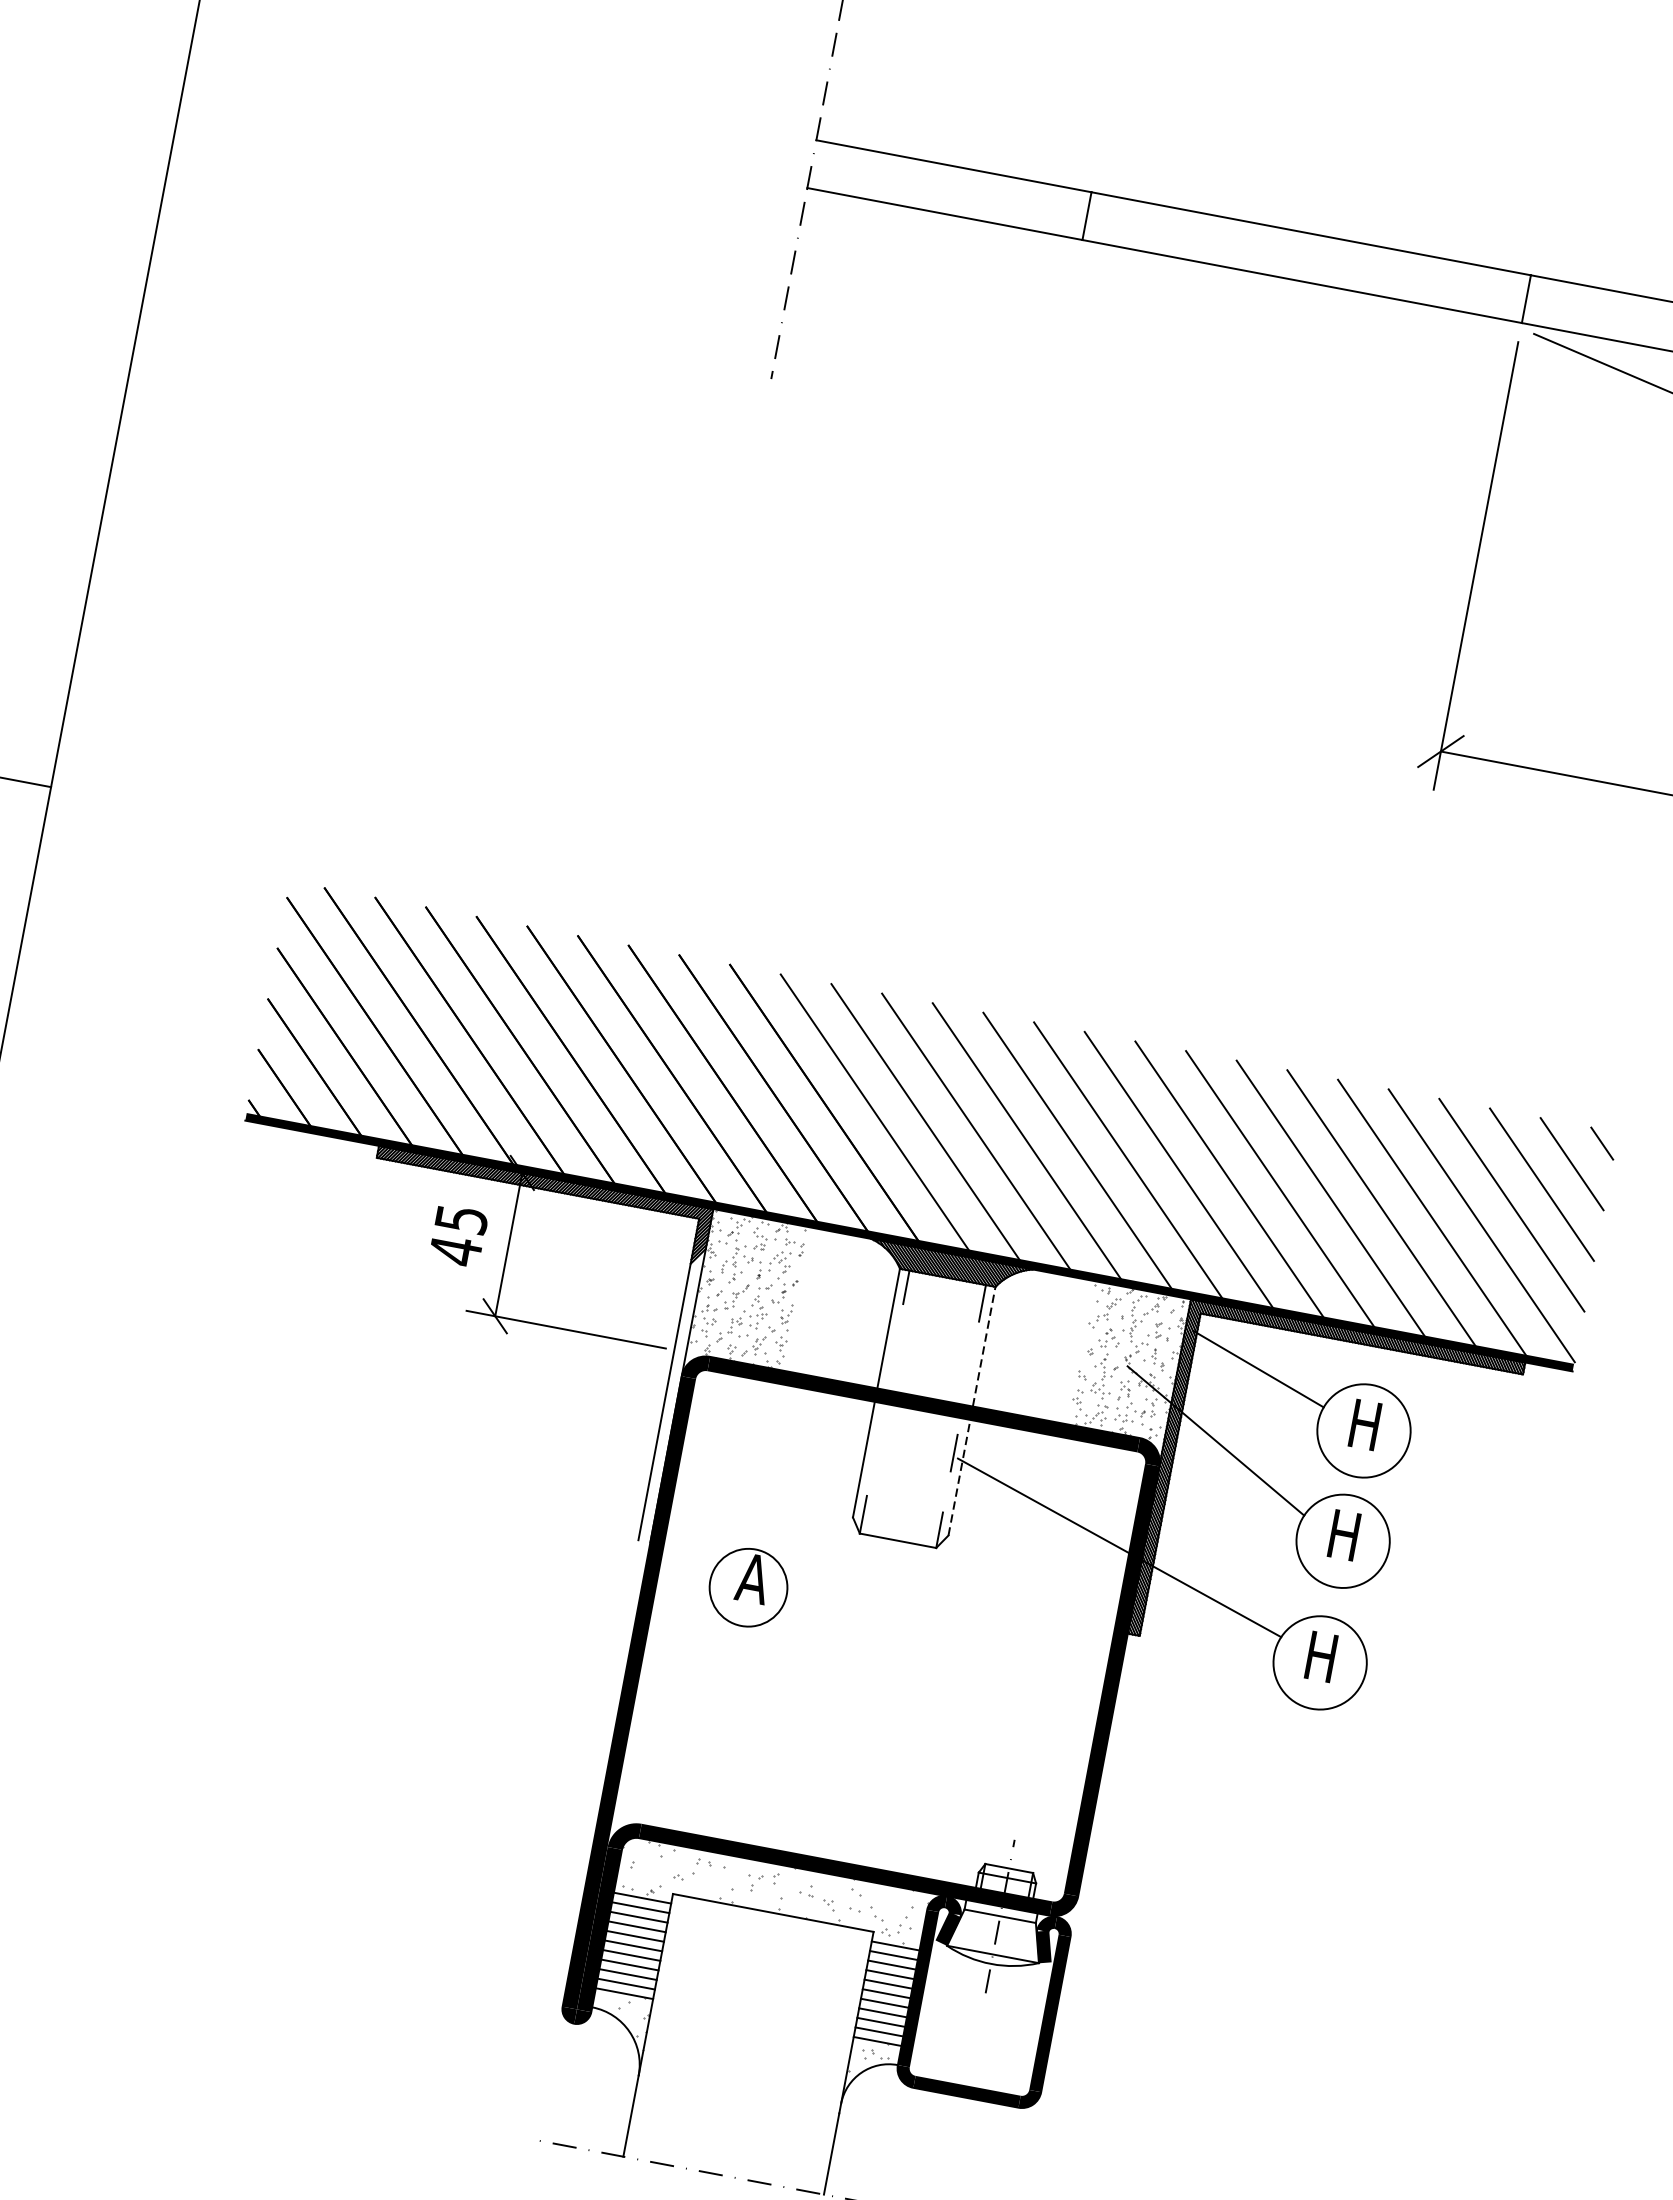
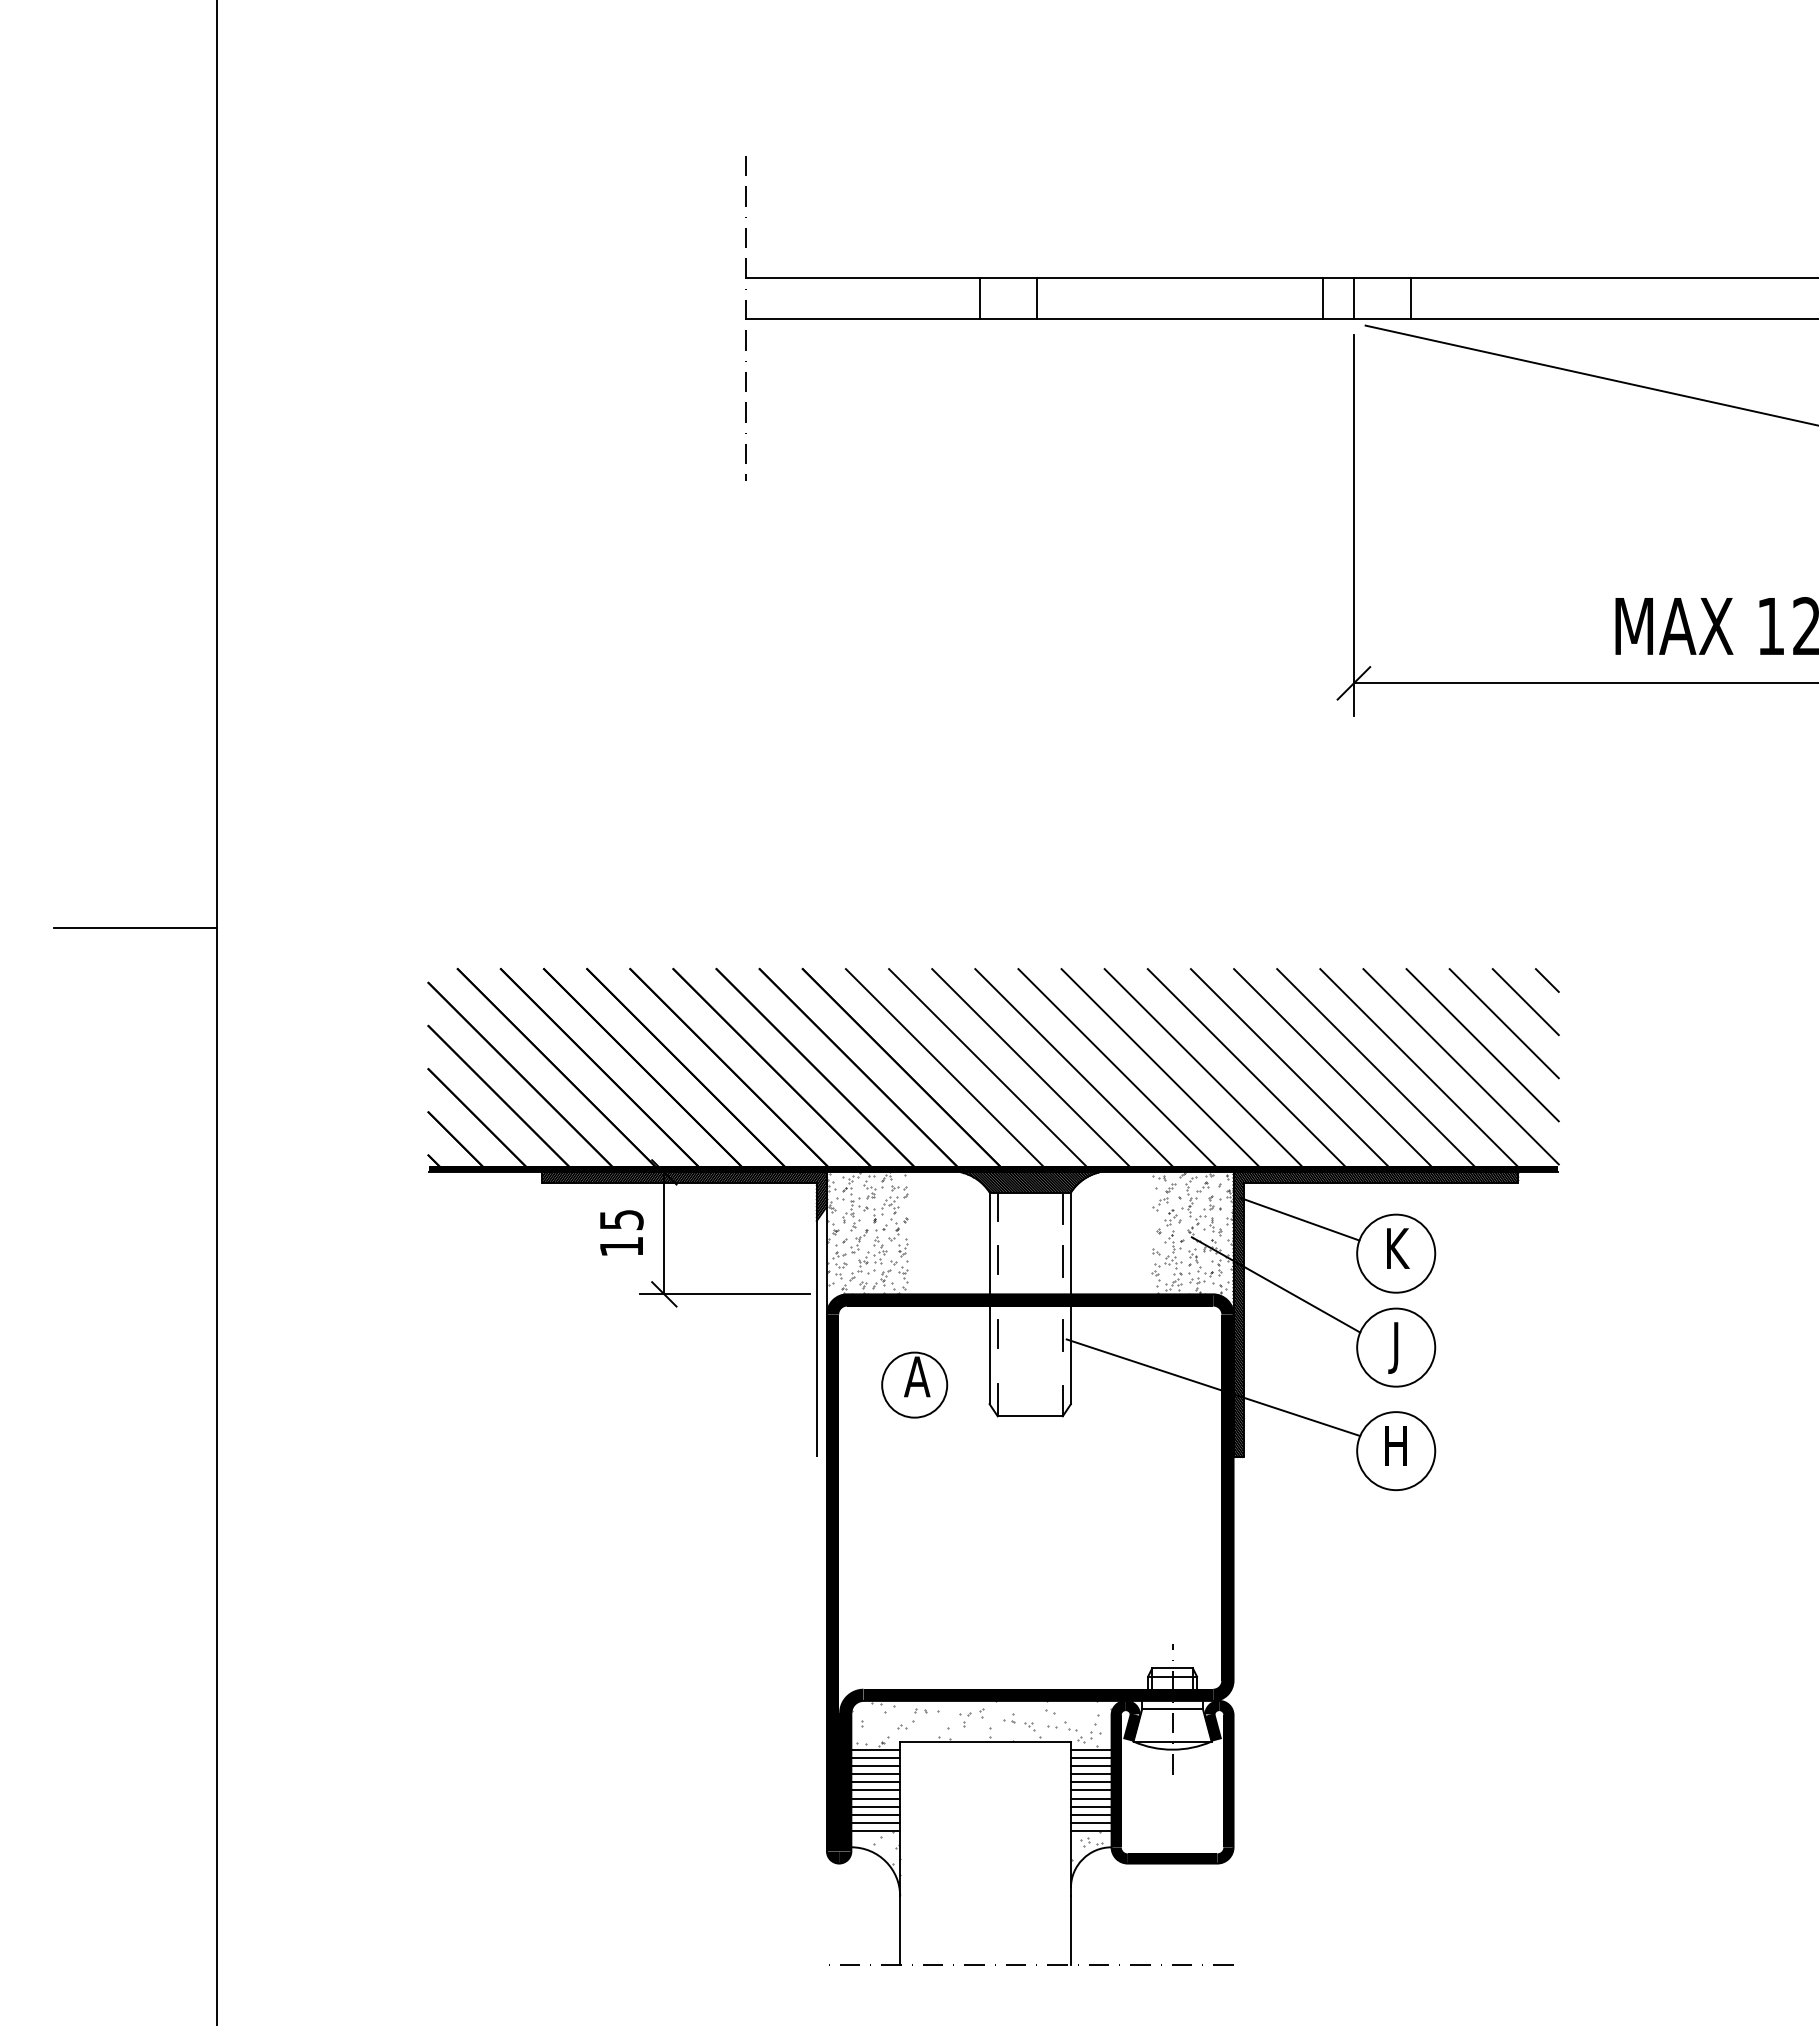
line: (1153, 227) -> (1036, 297), added
line: (1490, 291) -> (1323, 297), added
line: (1593, 310) -> (1410, 297), added
text: (455, 1250) -> (621, 1246), 45 -> 15
line: (894, 1349) -> (997, 1259), added
line: (970, 1364) -> (1062, 1260), added
line: (971, 1411) -> (1070, 1298), dashed -> solid
text: (1366, 1425) -> (1397, 1248), H -> K
line: (877, 1437) -> (997, 1334), added
text: (1342, 1541) -> (1395, 1347), H -> J
part: (748, 1586) -> (914, 1384), moved

